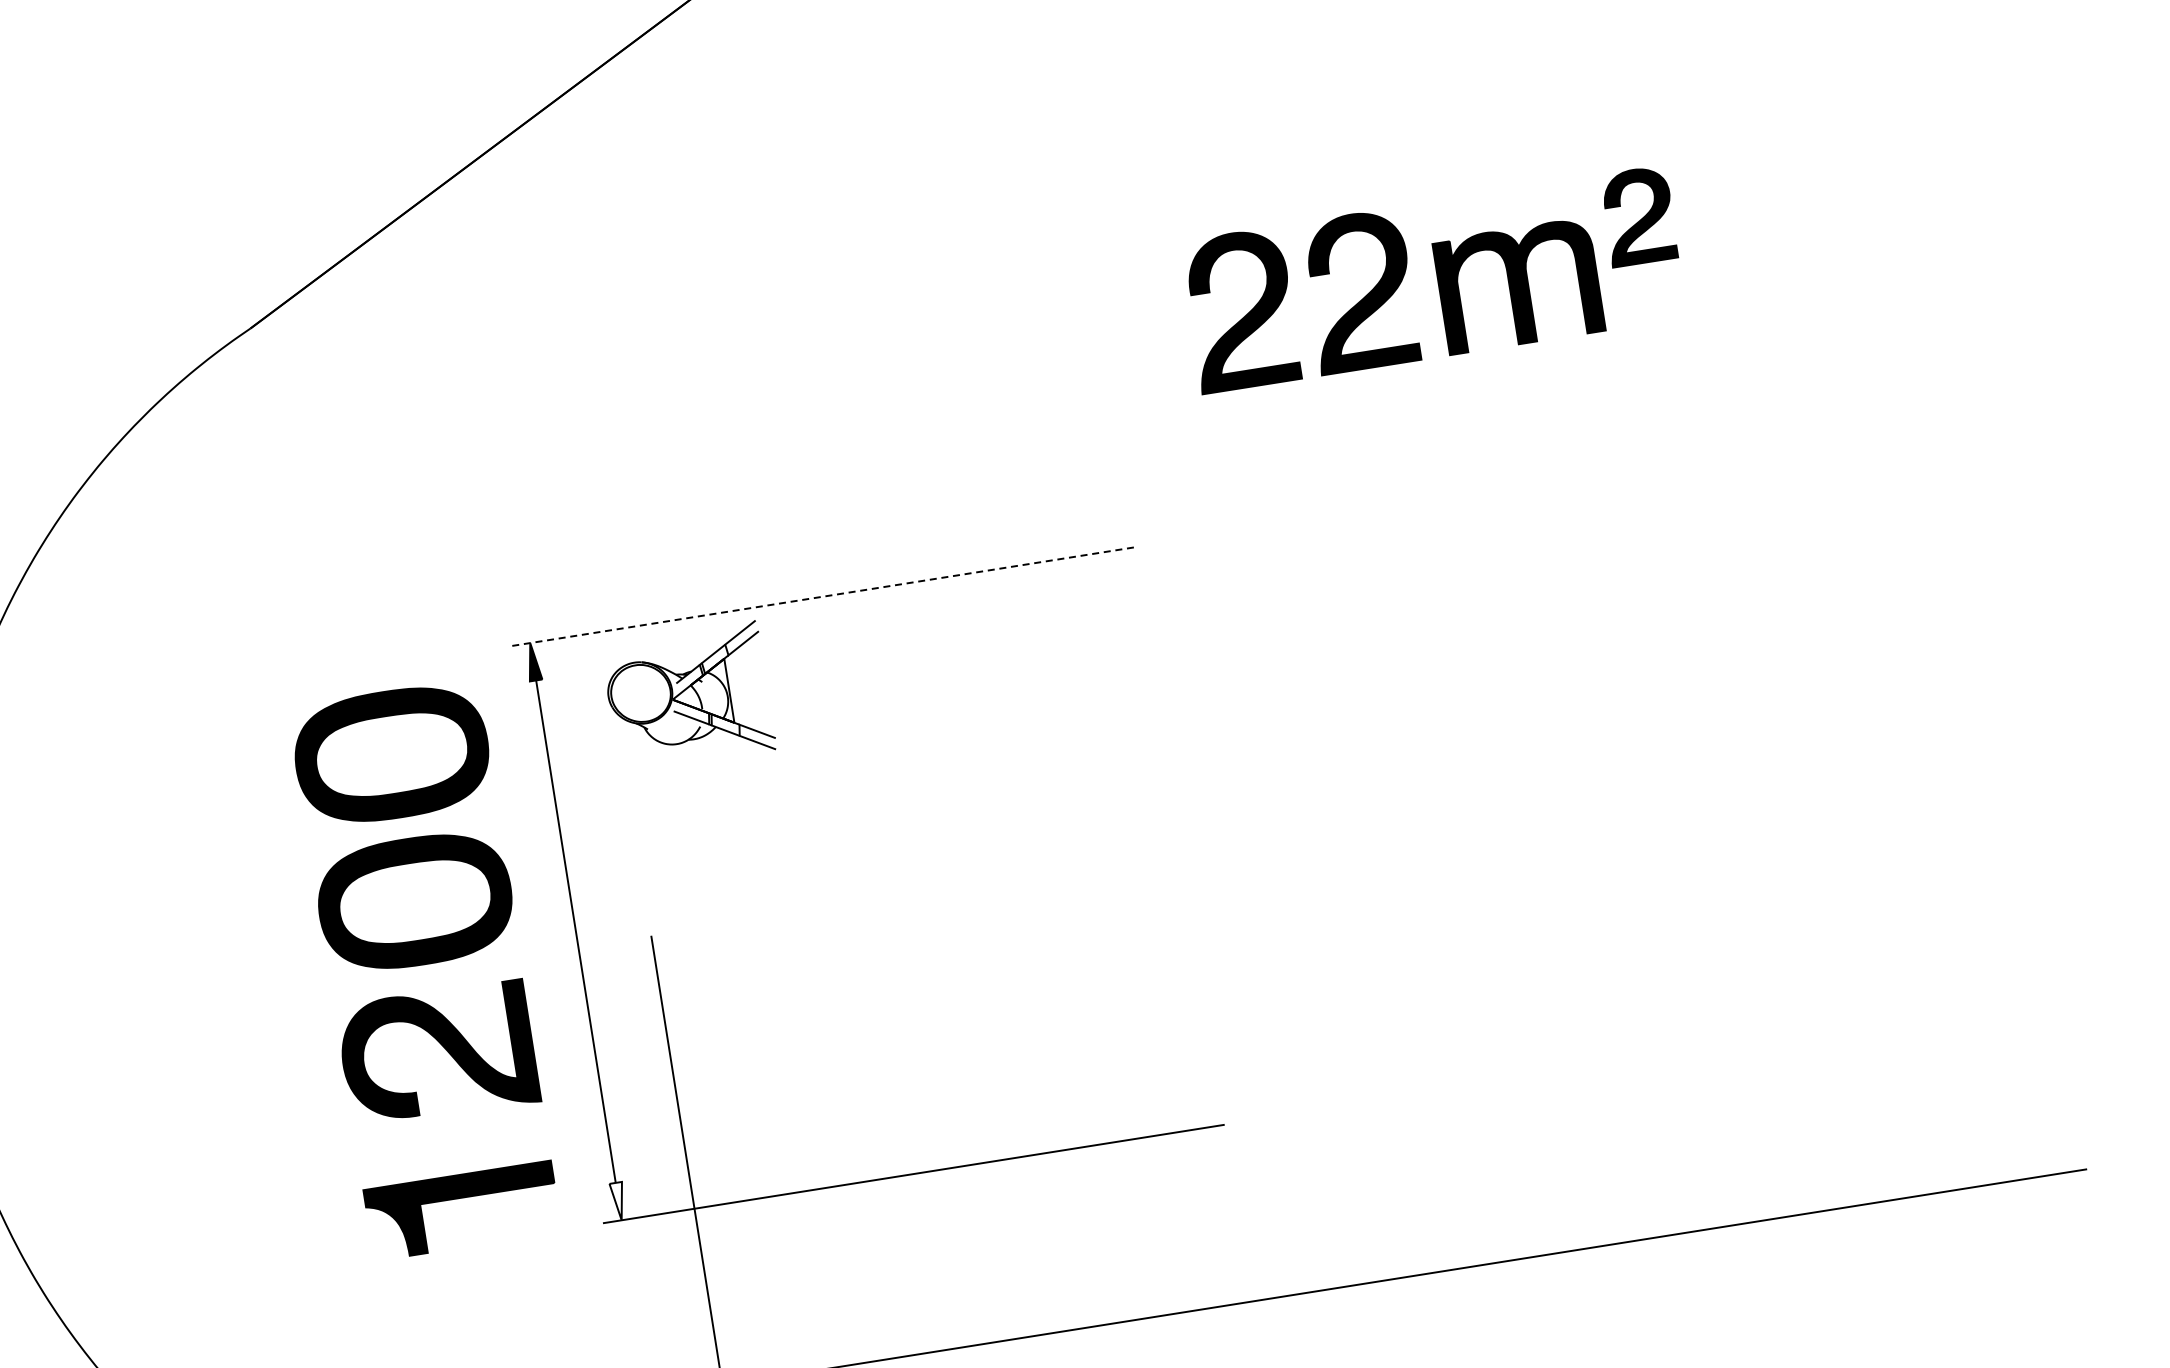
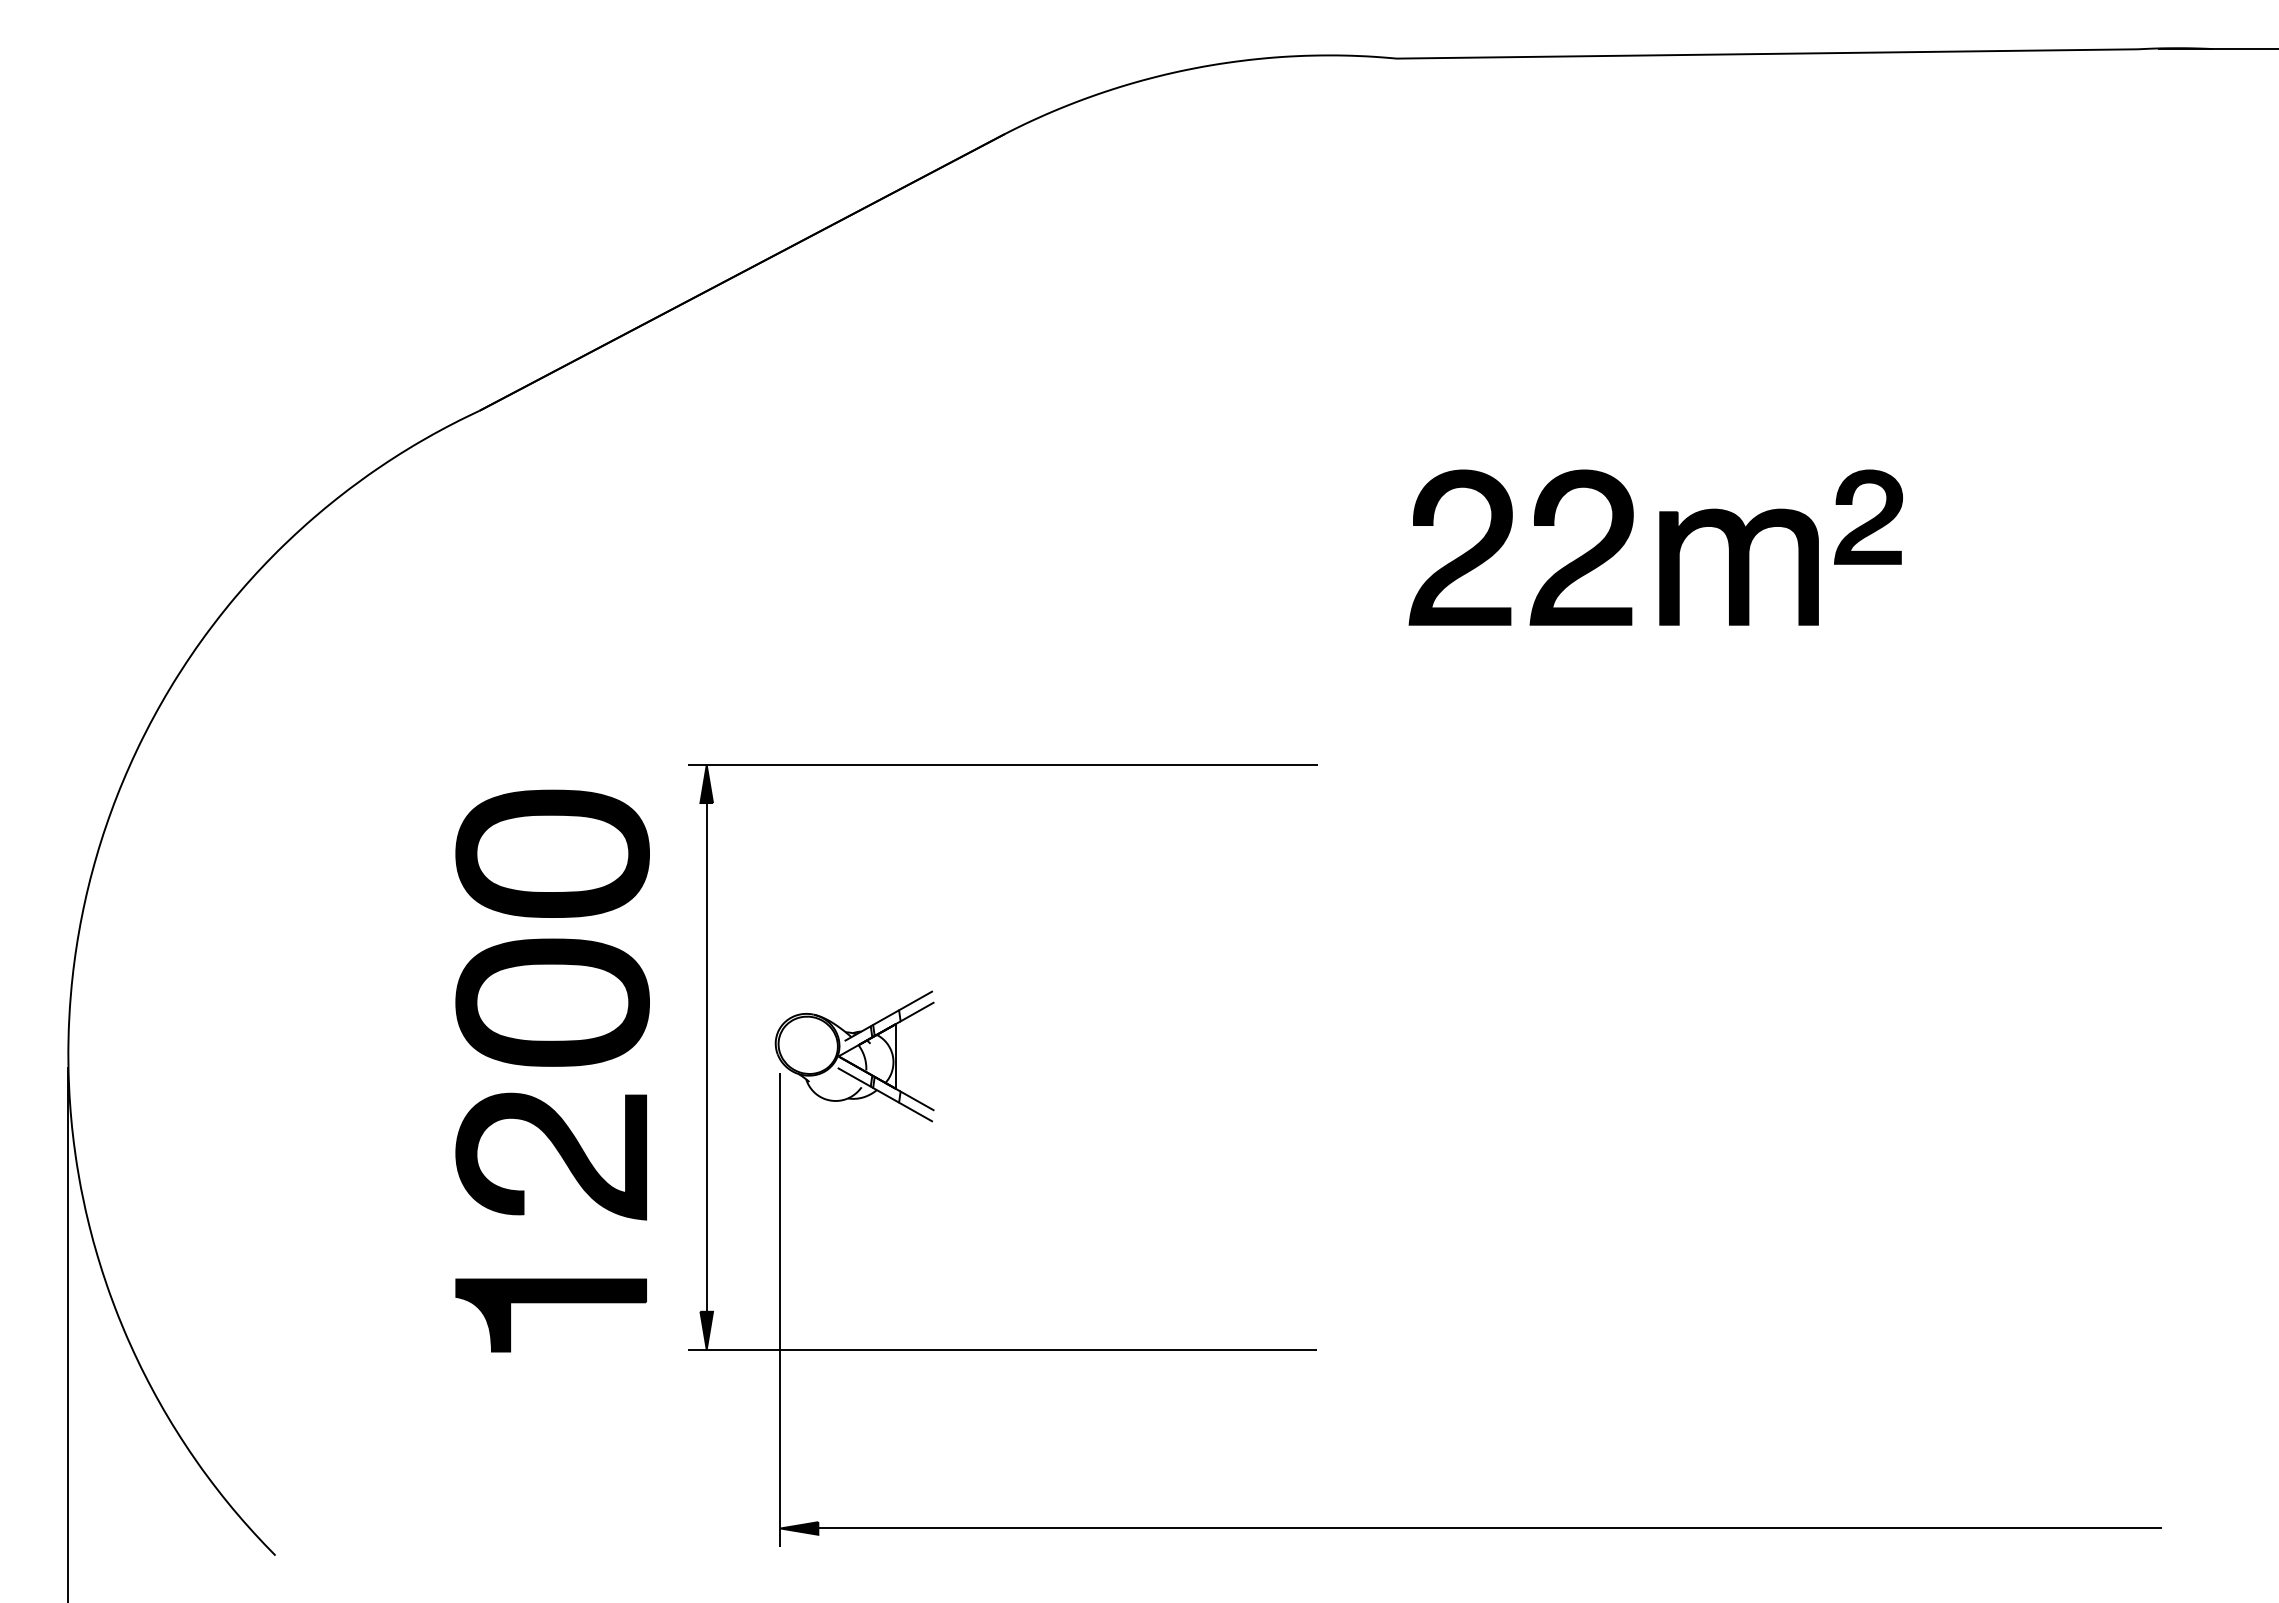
line: (822, 597) -> (1002, 765), dashed -> solid
part: (688, 697) -> (854, 1056), moved
fill: (618, 1201) -> (706, 1330), added

